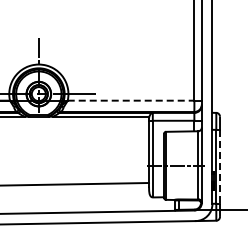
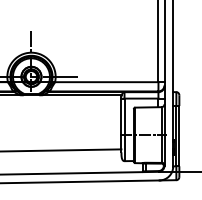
line: (131, 100) -> (107, 82), dashed -> solid
line: (220, 166) -> (179, 135), dashed -> solid

